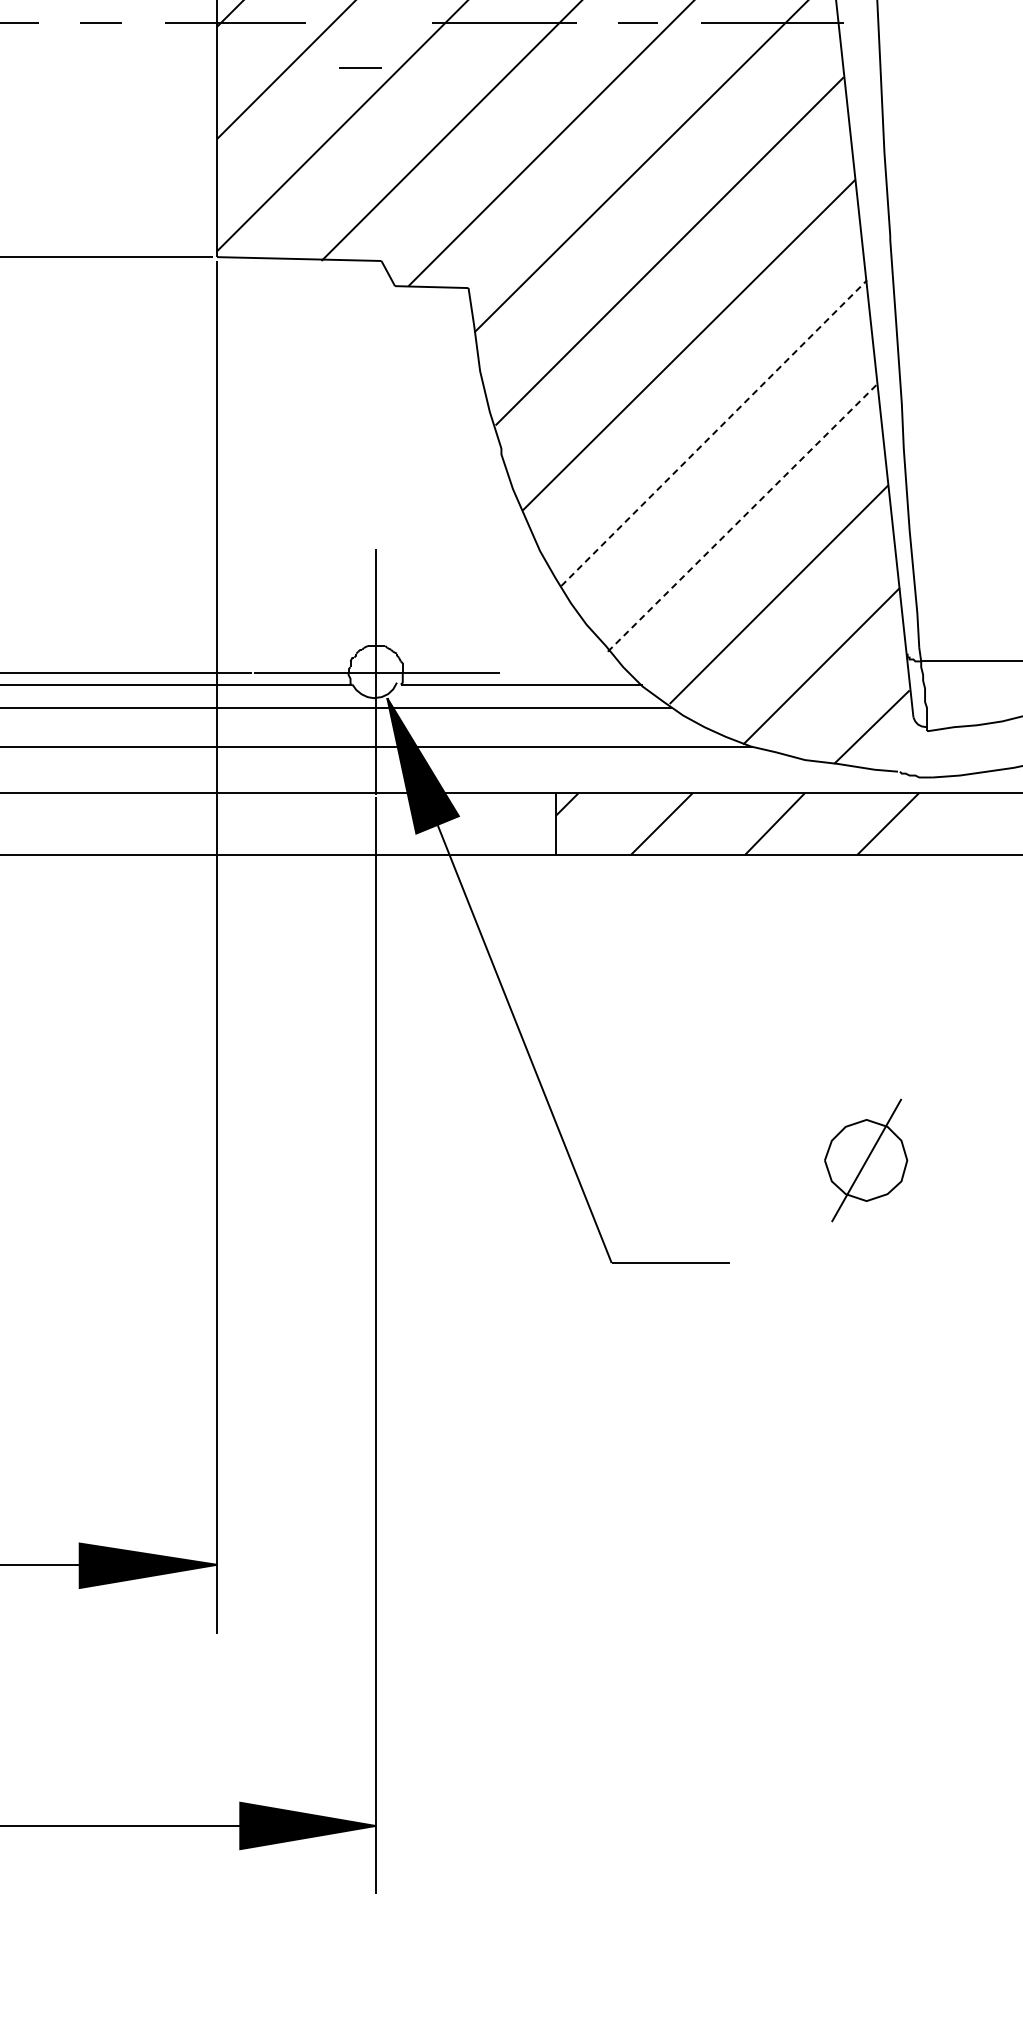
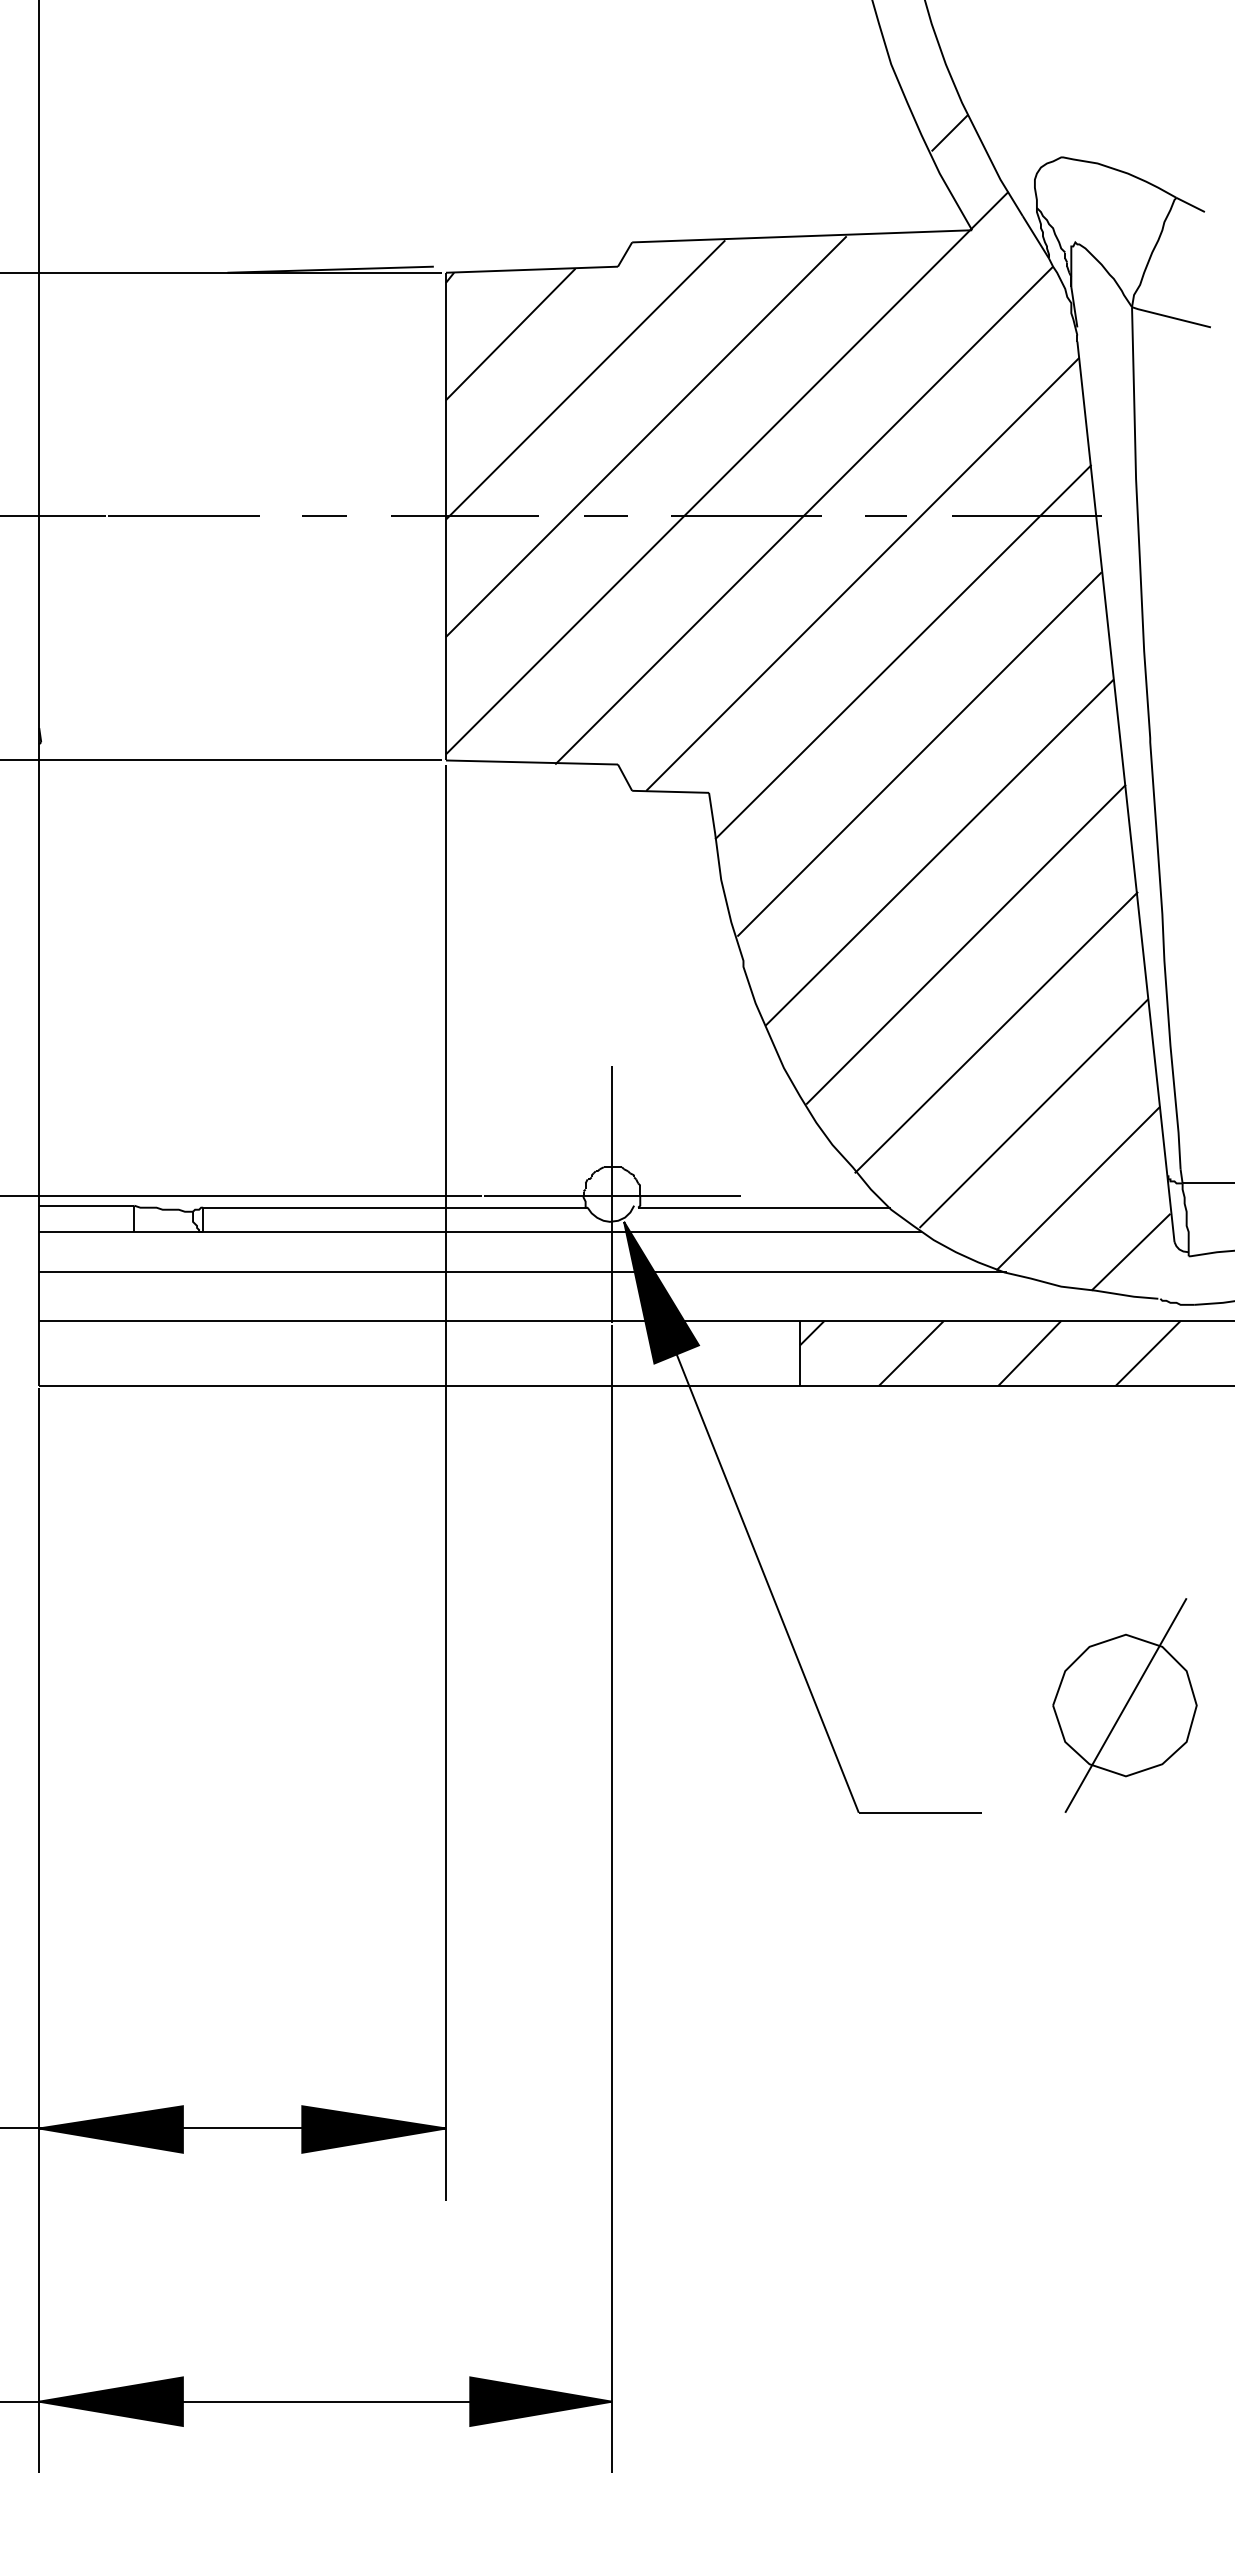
line: (359, 67) -> (605, 515), moved
line: (714, 433) -> (966, 944), dashed -> solid
line: (743, 517) -> (996, 1032), dashed -> solid
part: (865, 1160) -> (1124, 1705), size x1.67

